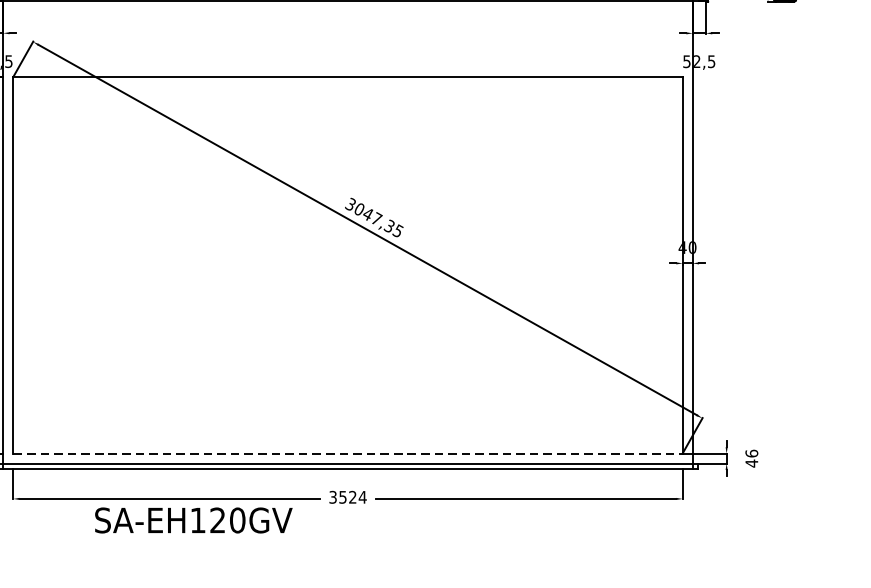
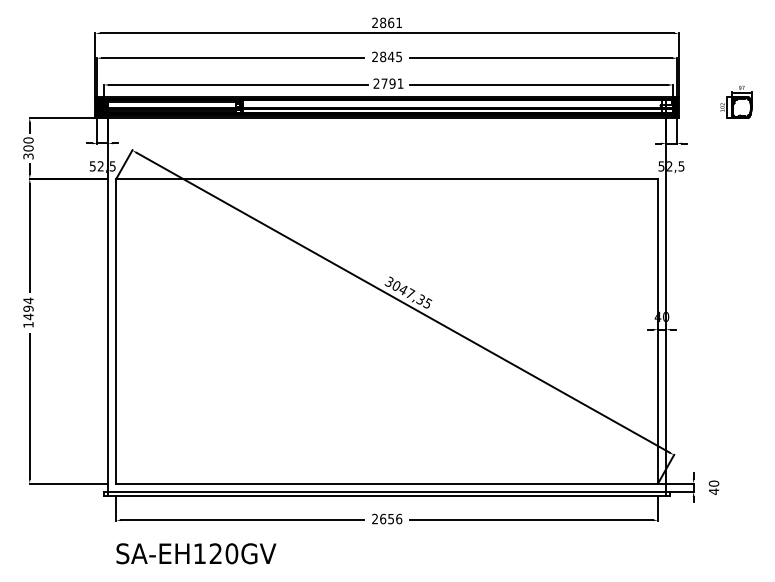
line: (348, 453) -> (387, 483), dashed -> solid
text: (751, 453) -> (713, 483), 46 -> 40
text: (348, 496) -> (387, 518), 3524 -> 2656
text: (193, 520) -> (196, 553), moved

